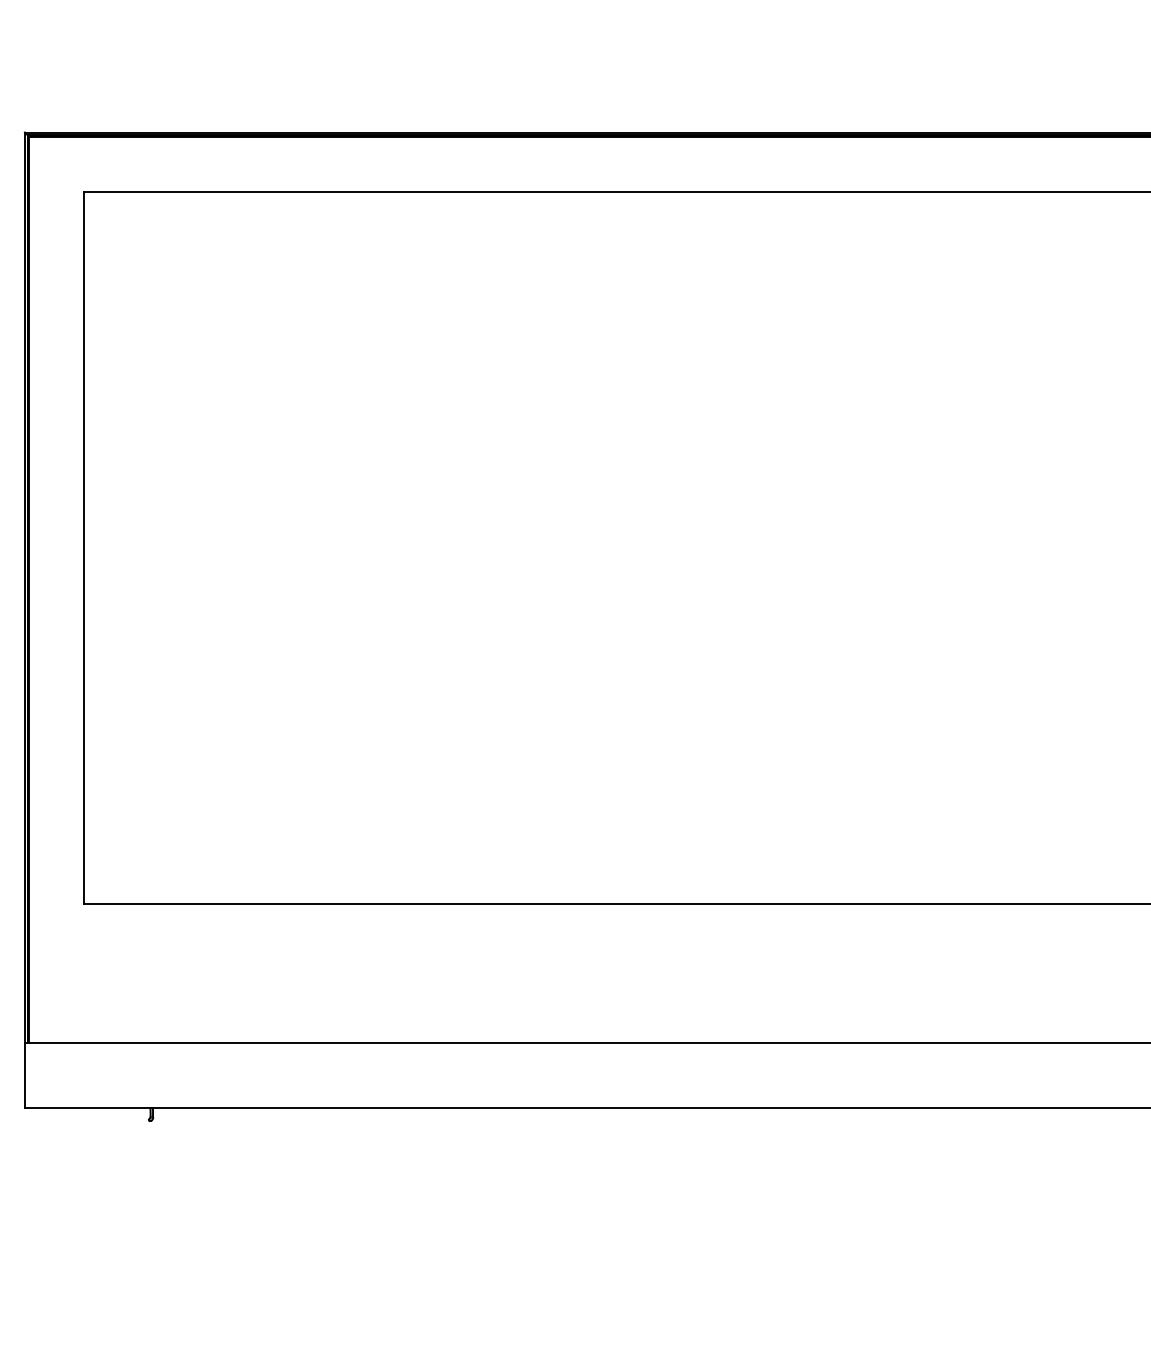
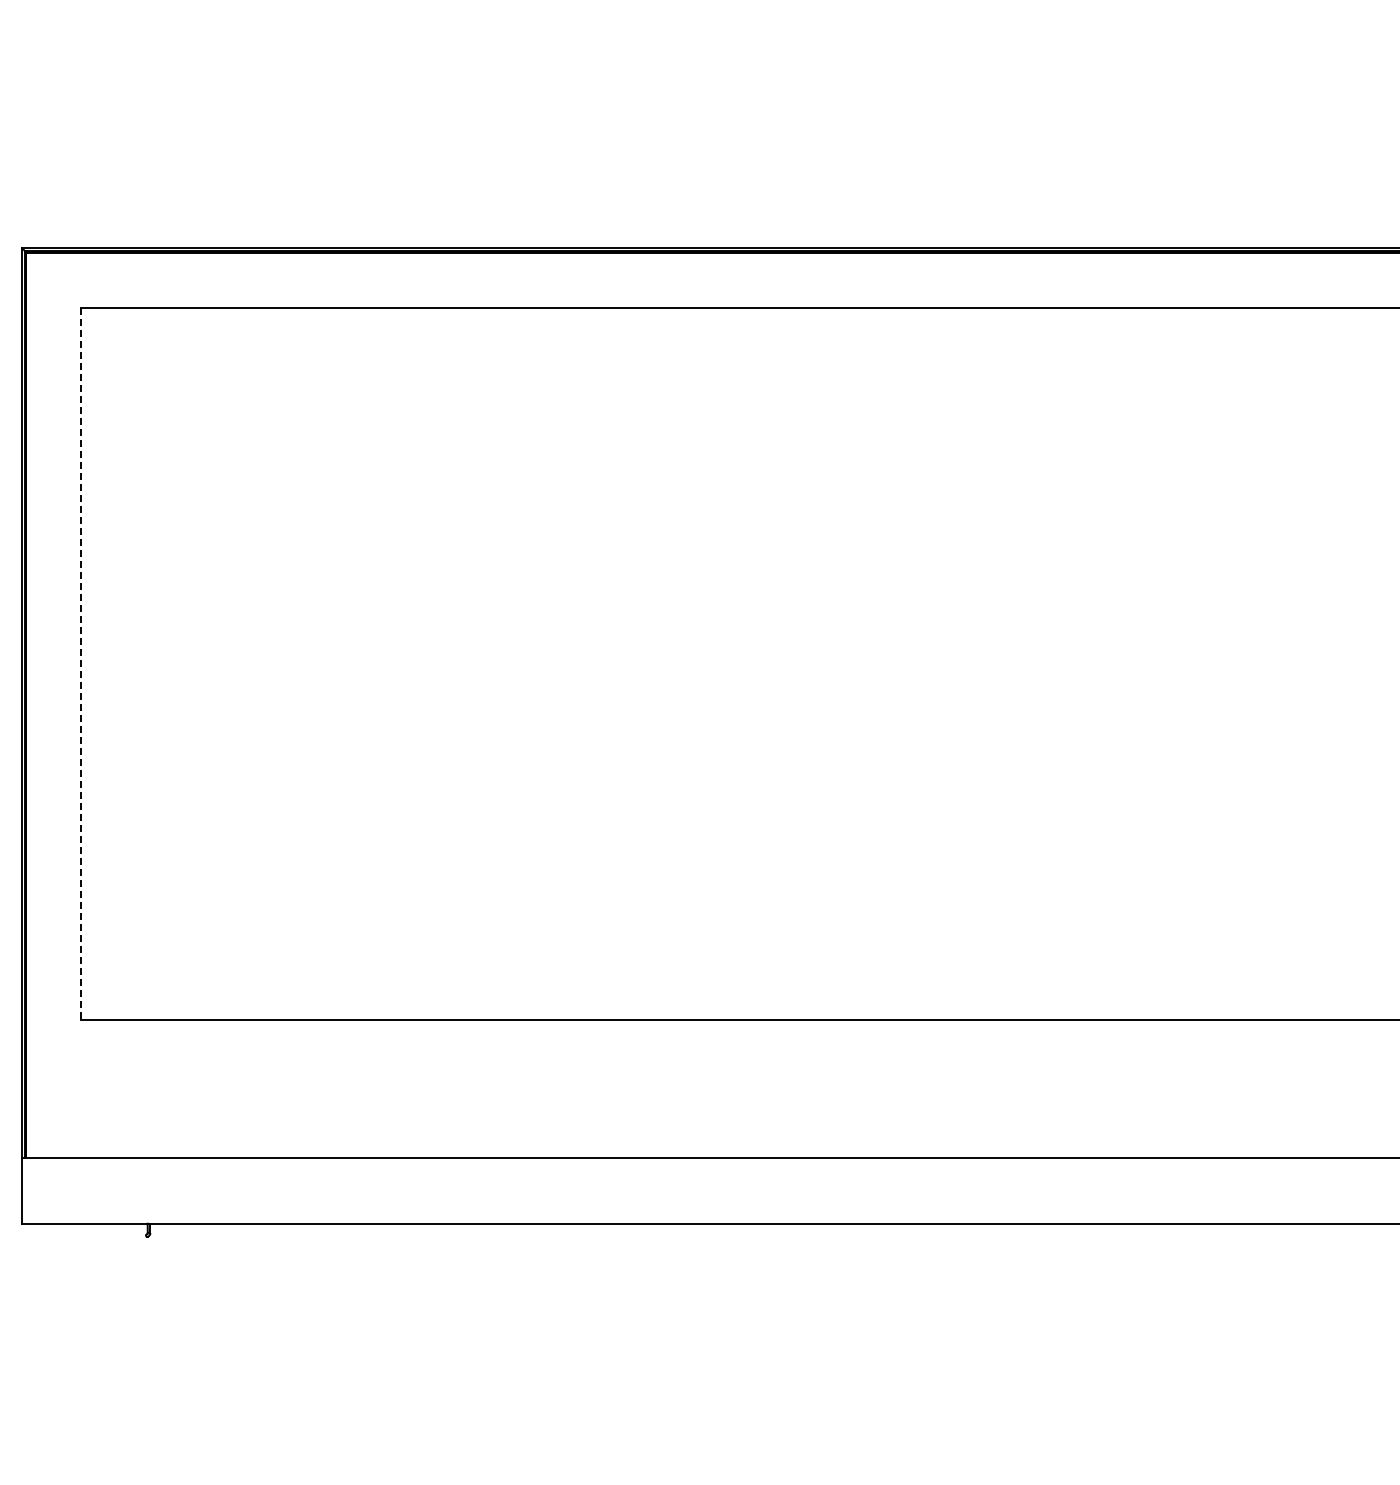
line: (84, 547) -> (81, 663), solid -> dashed

